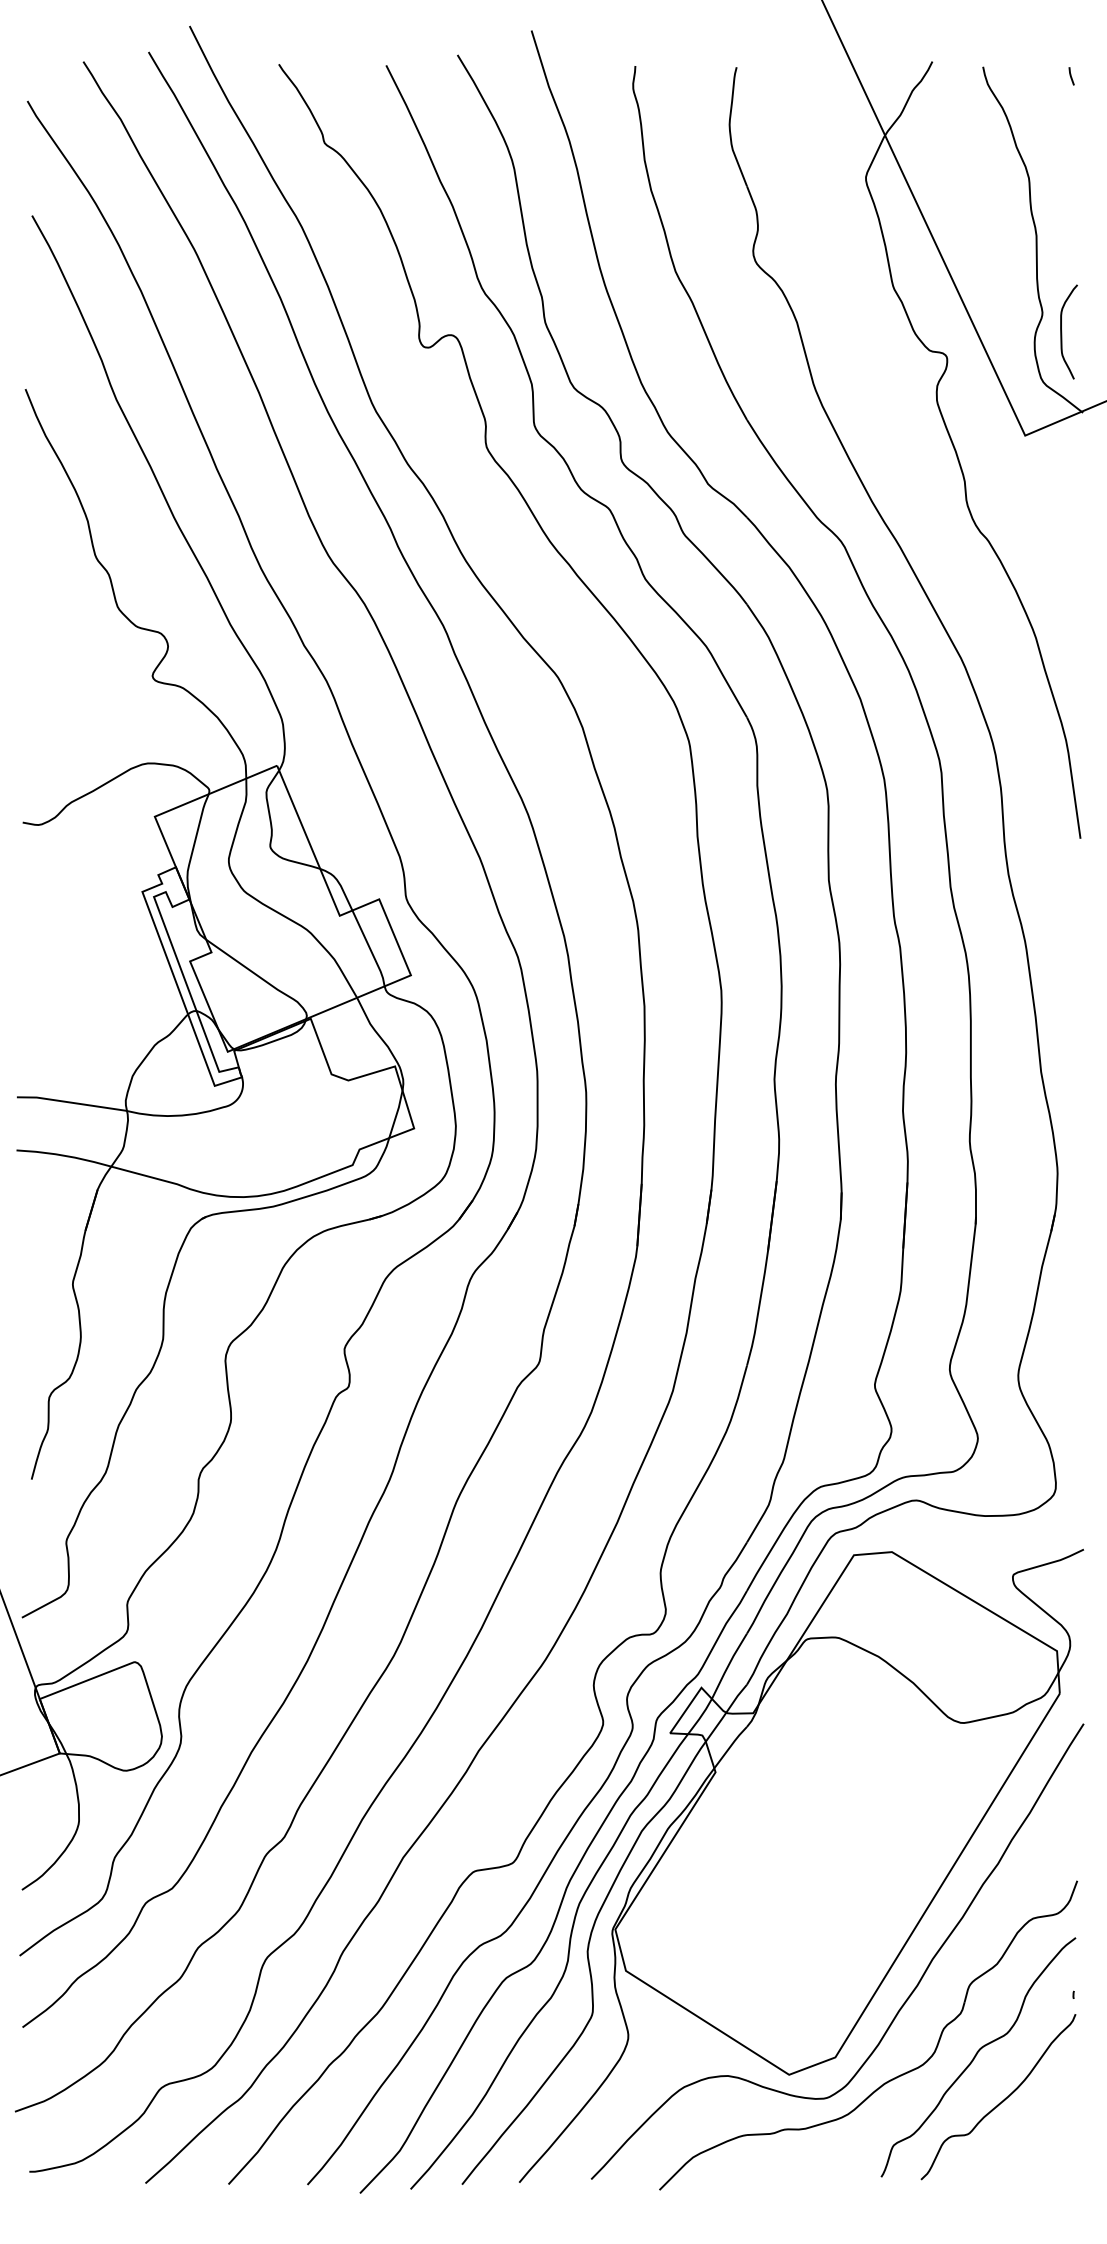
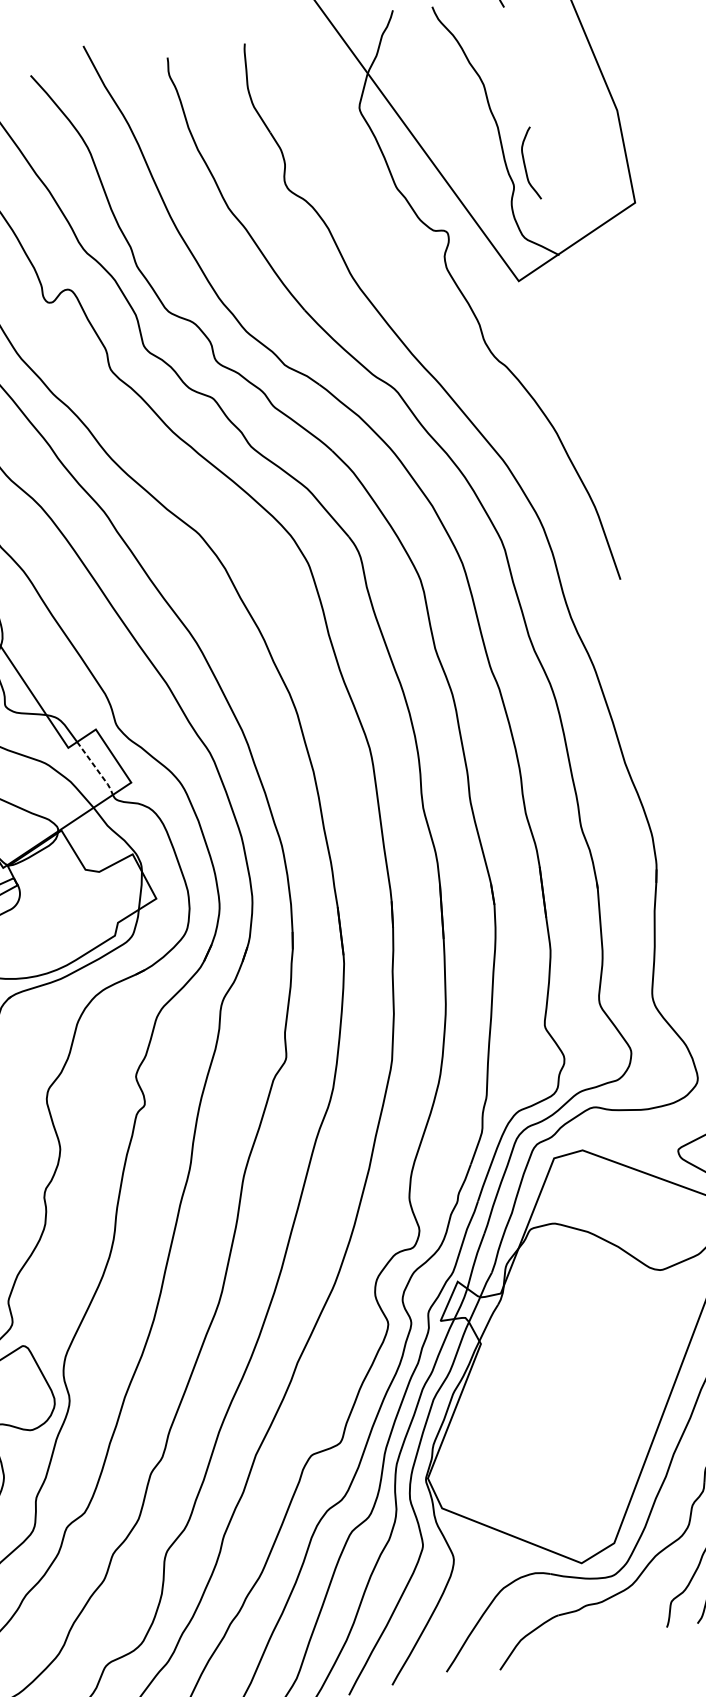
curve: (1062, 331) -> (525, 164), moved
line: (370, 950) -> (96, 769), solid -> dashed

